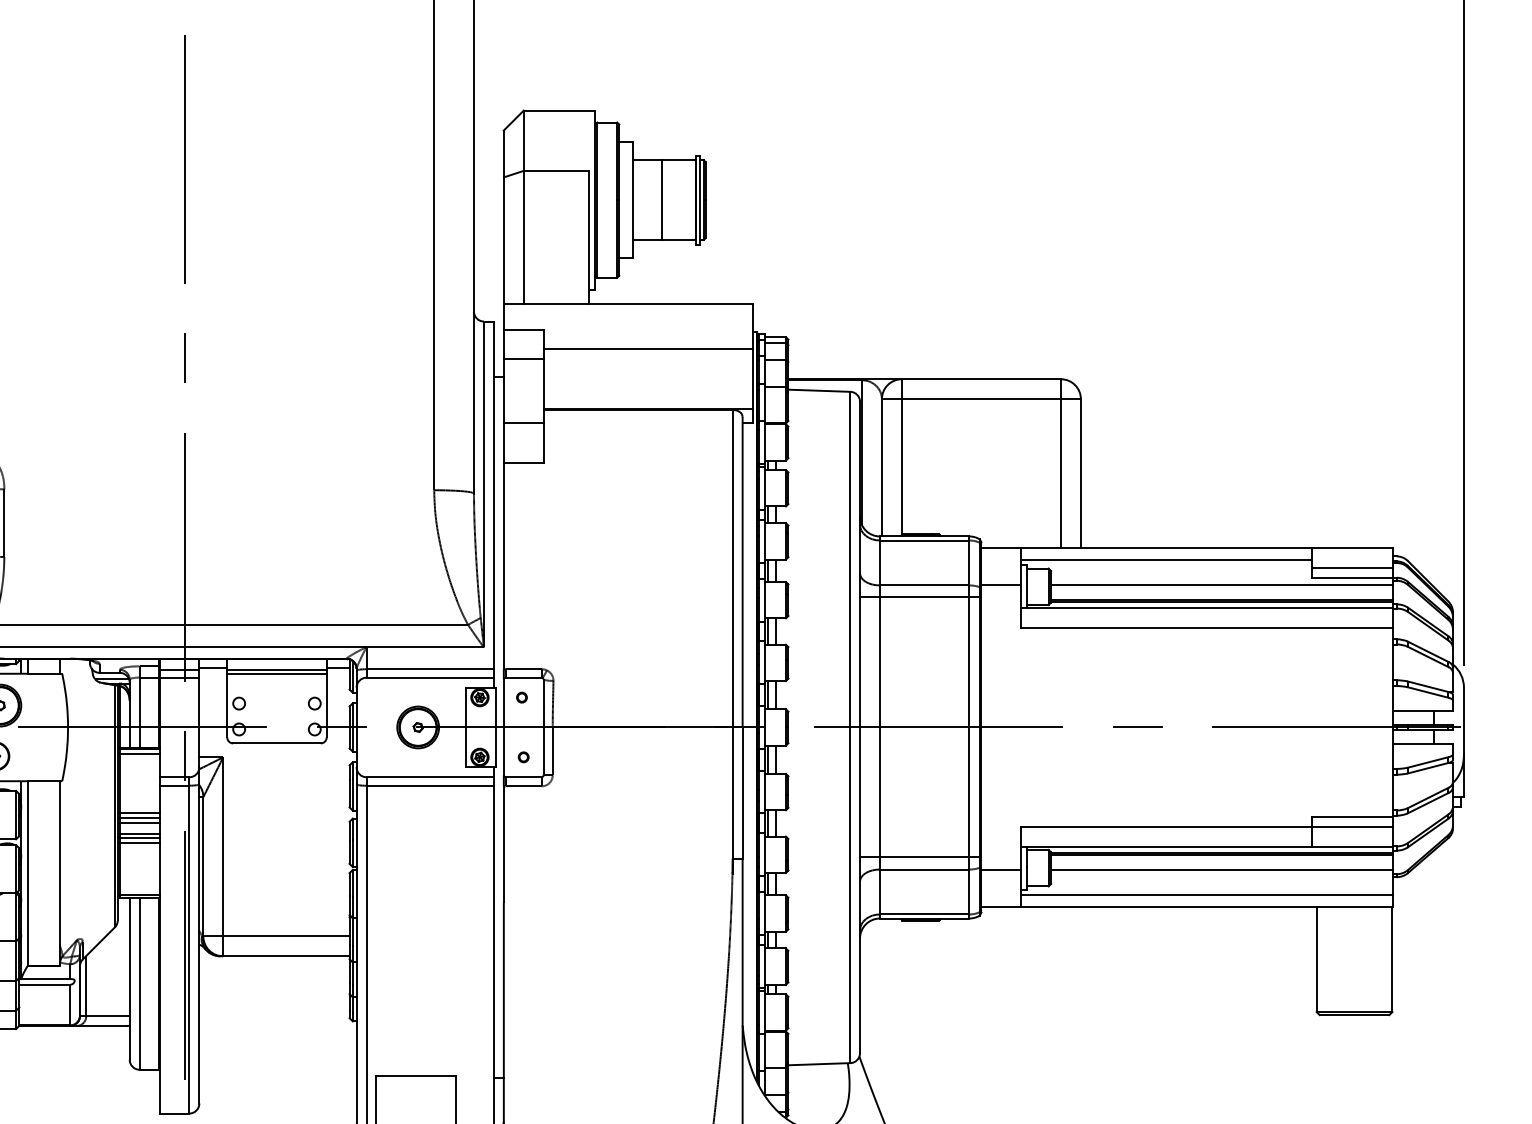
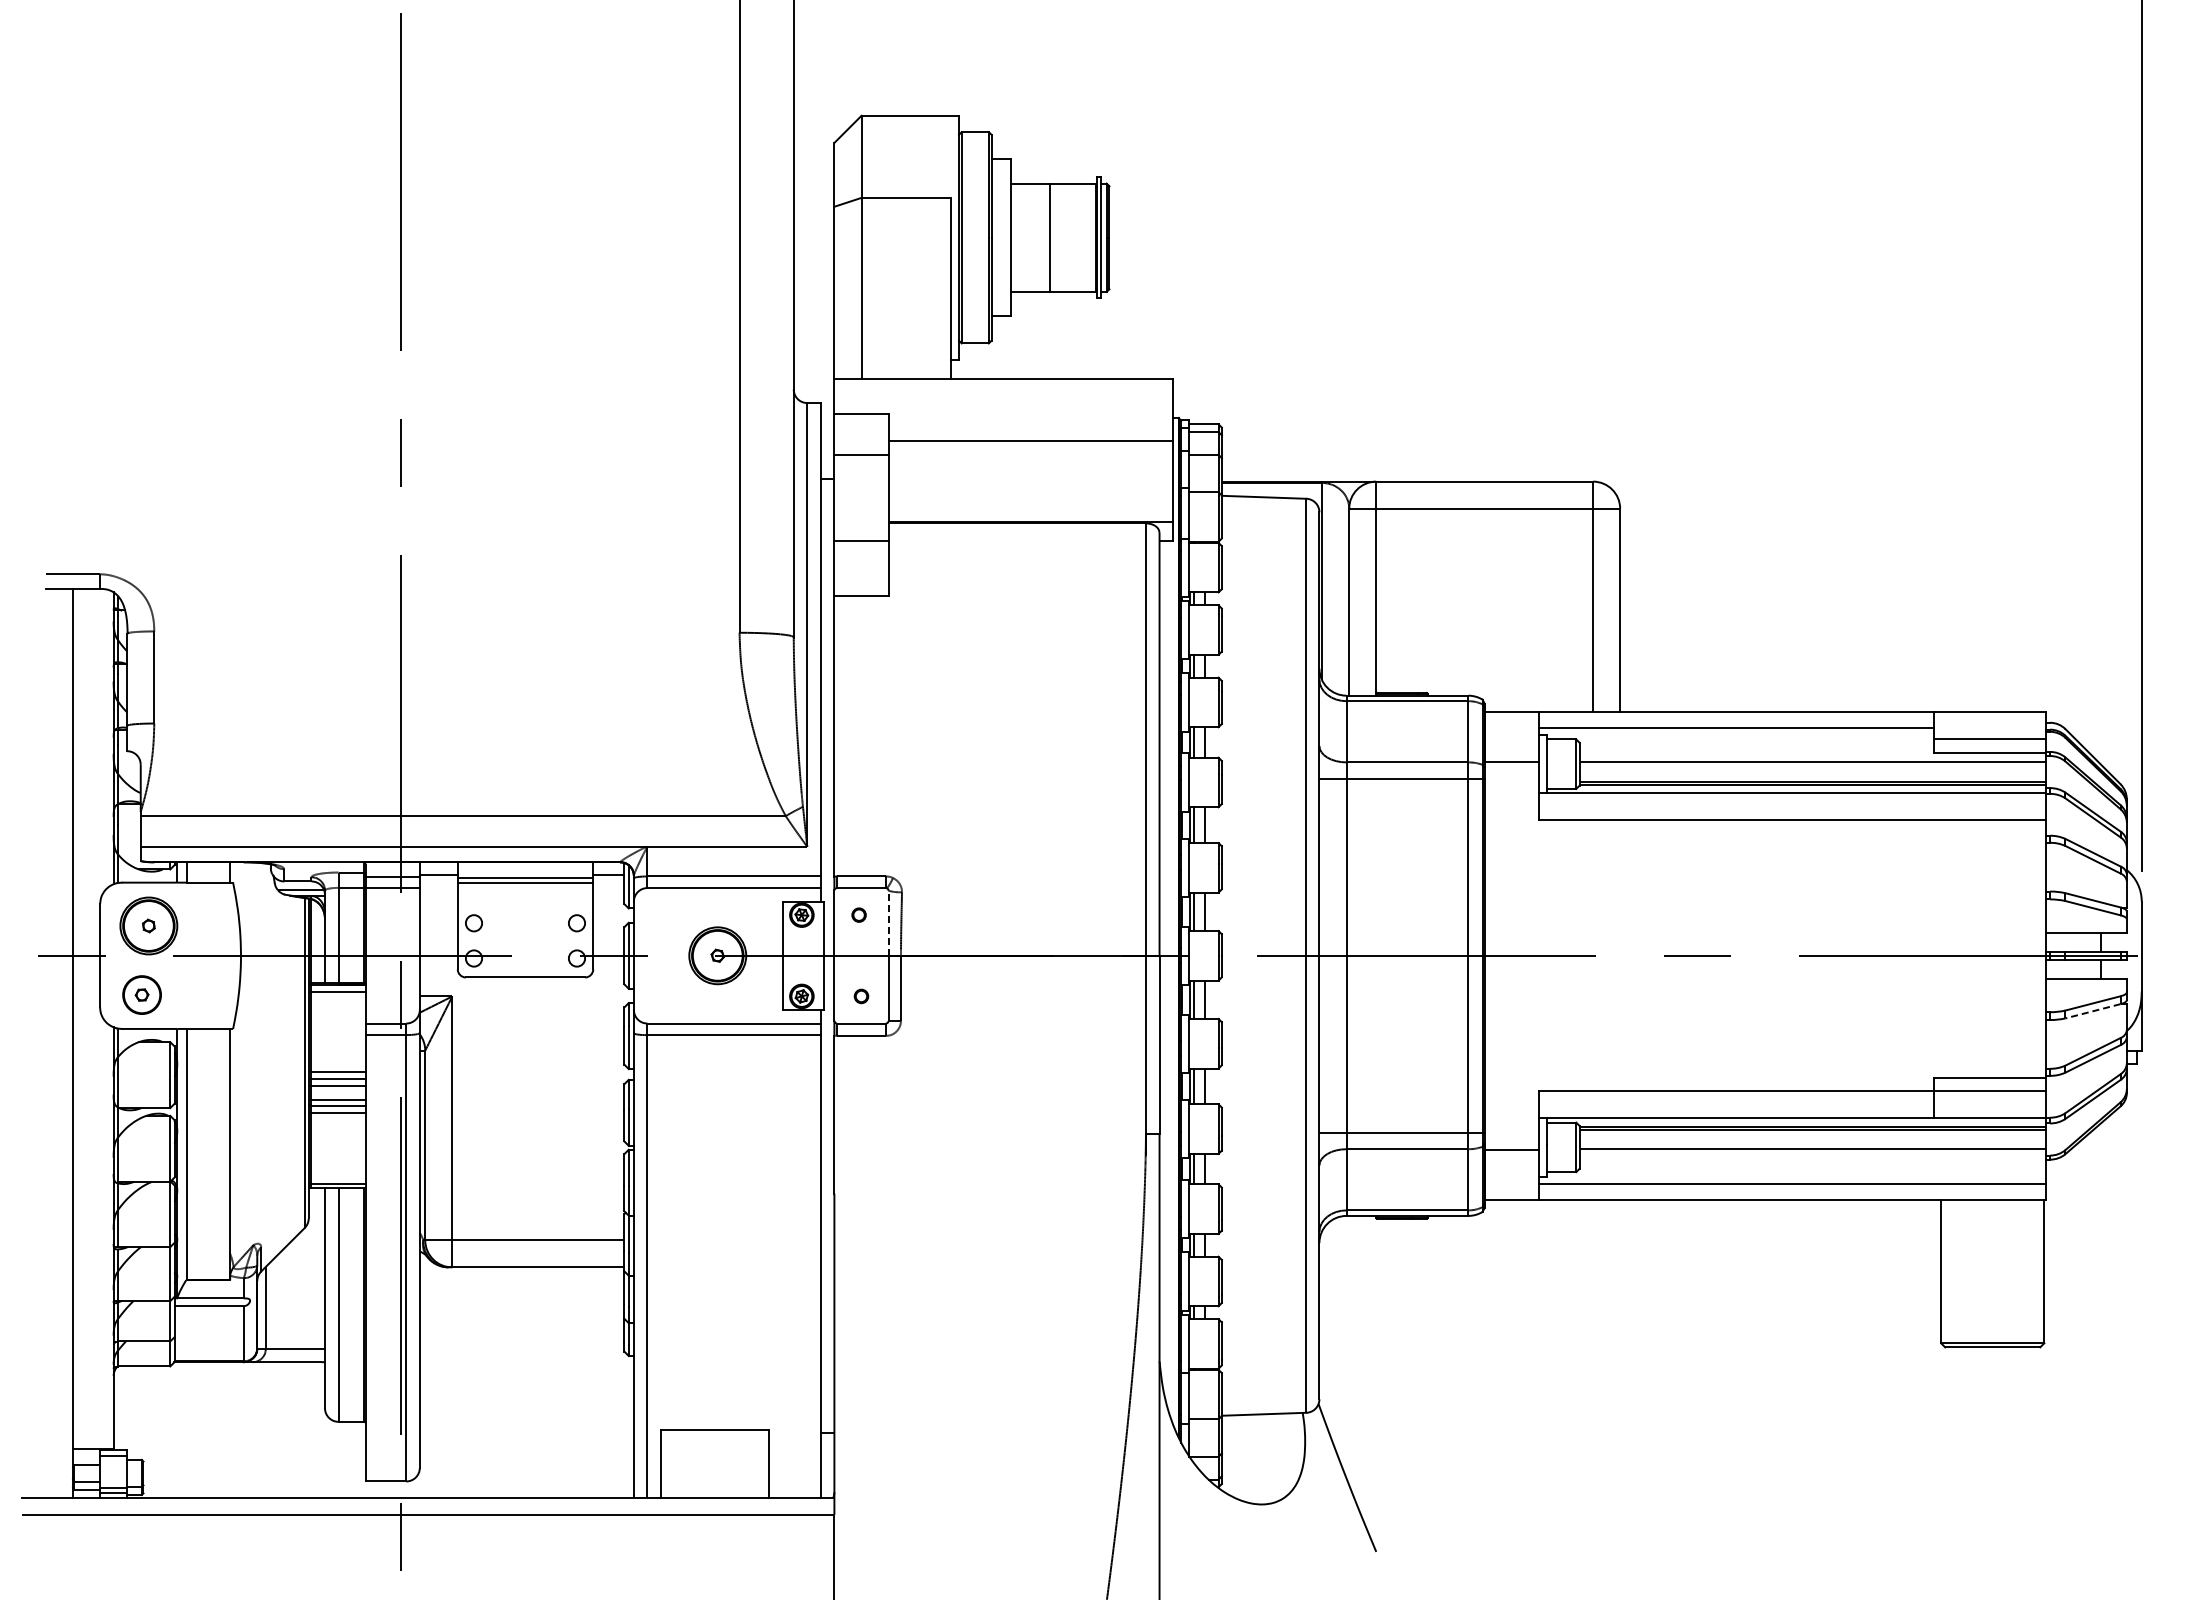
line: (543, 703) -> (888, 923), solid -> dashed
line: (1427, 768) -> (2092, 1011), solid -> dashed

